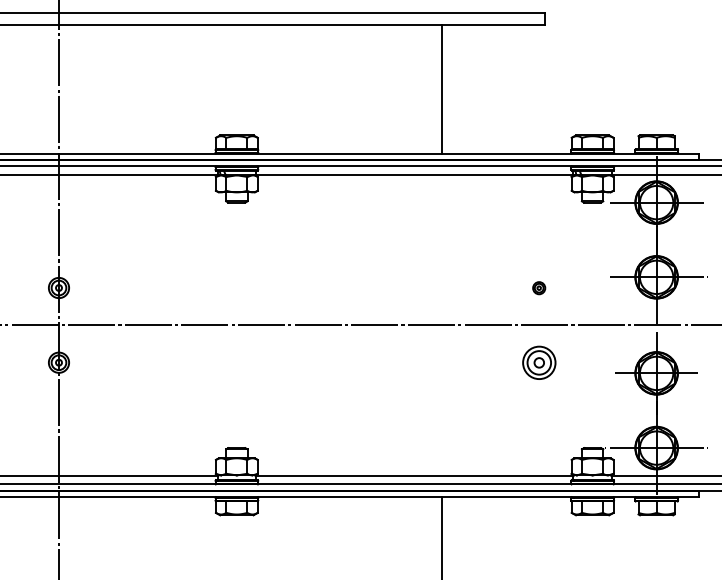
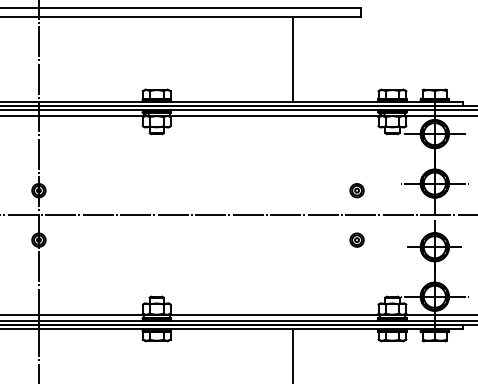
part: (538, 287) -> (356, 190), size x1.67
part: (538, 361) -> (356, 239), size x0.62

